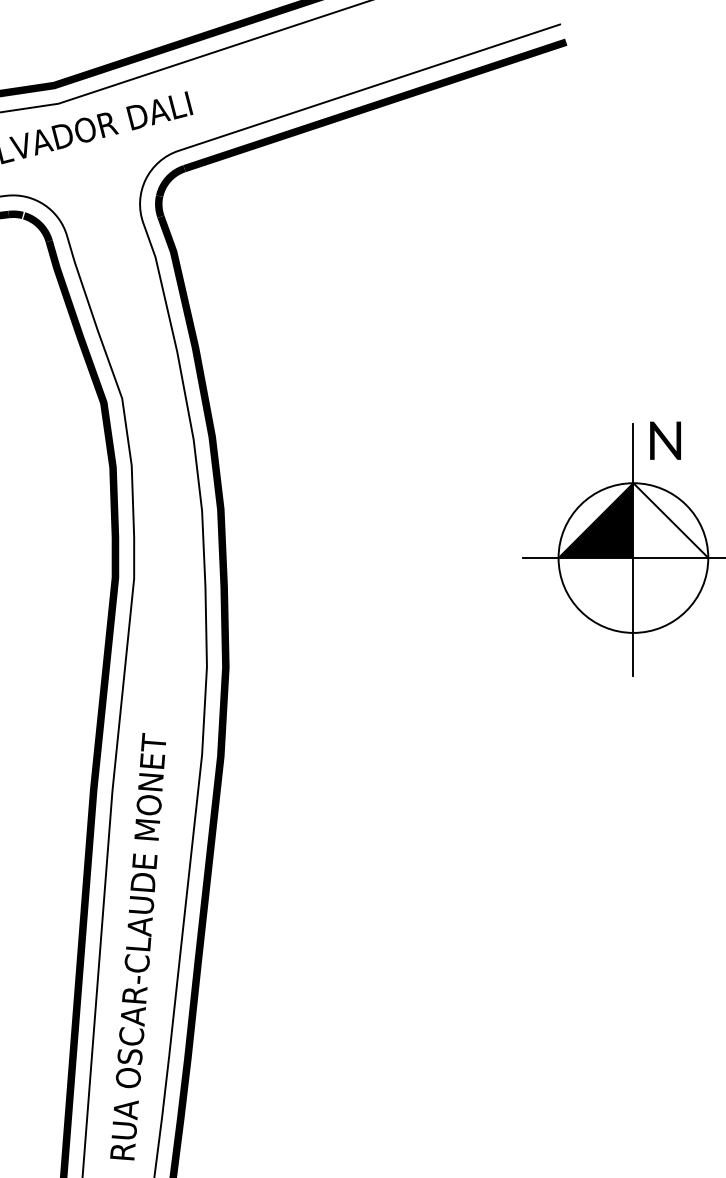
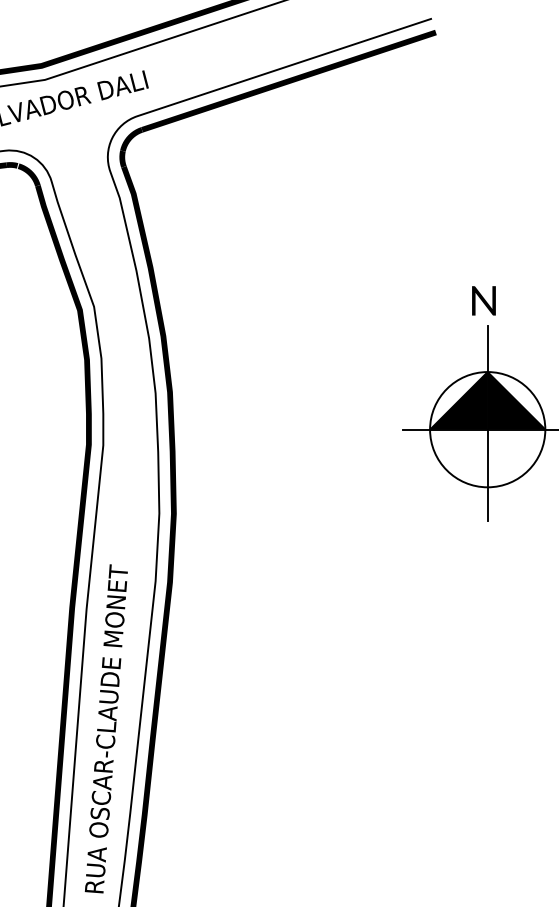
text: (665, 440) -> (483, 300), moved
fill: (670, 520) -> (516, 400), added

